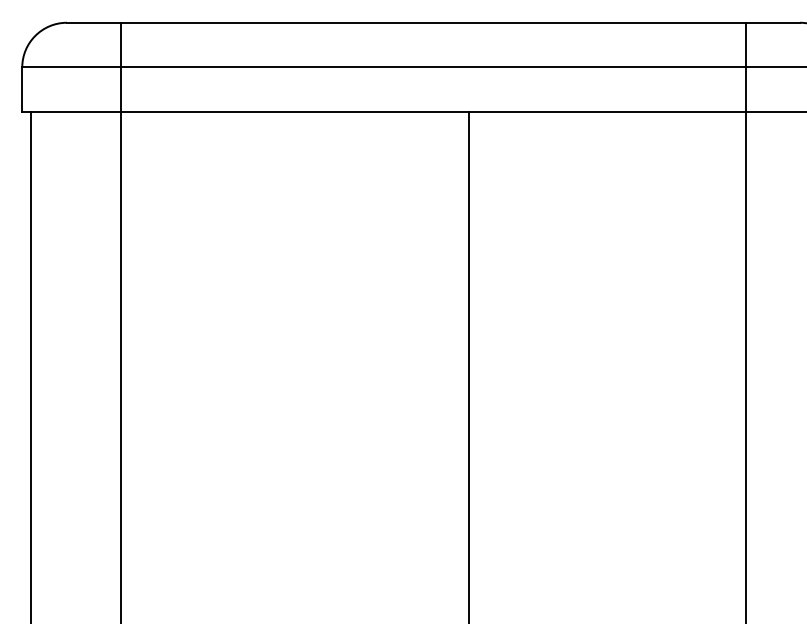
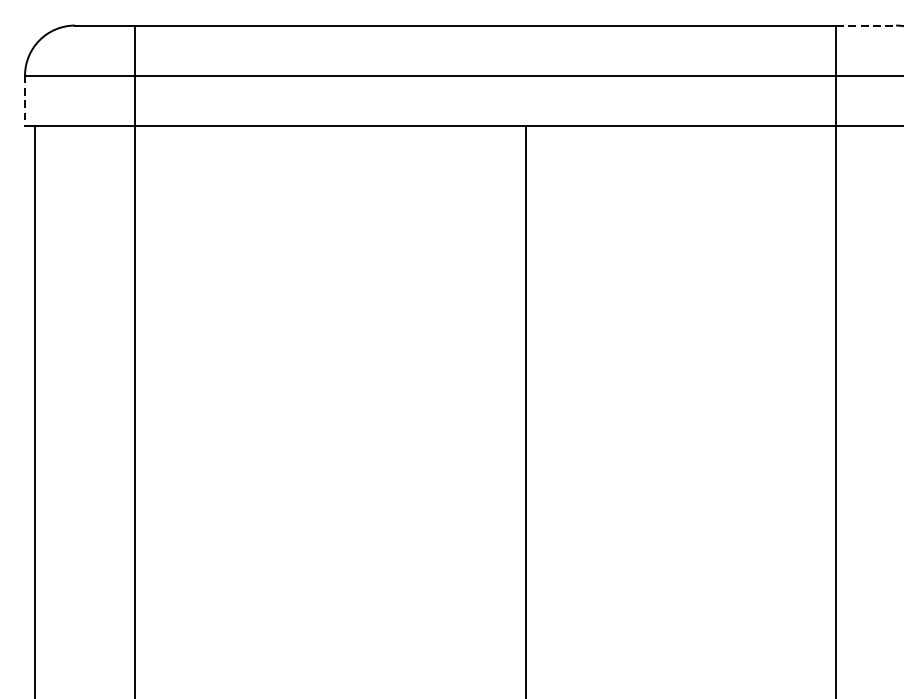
line: (773, 22) -> (866, 25), solid -> dashed
line: (22, 90) -> (25, 101), solid -> dashed

